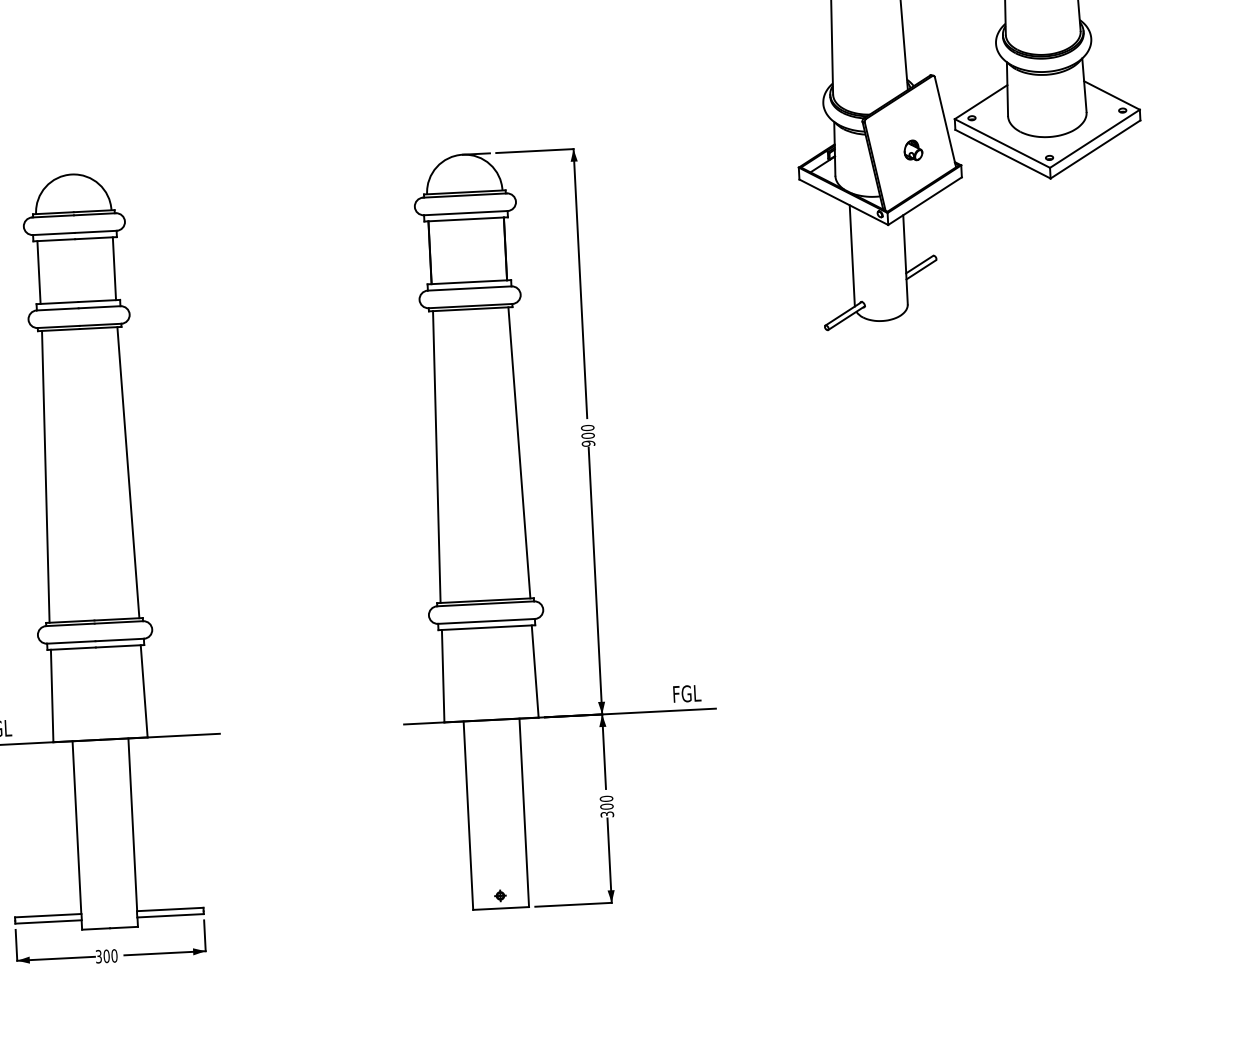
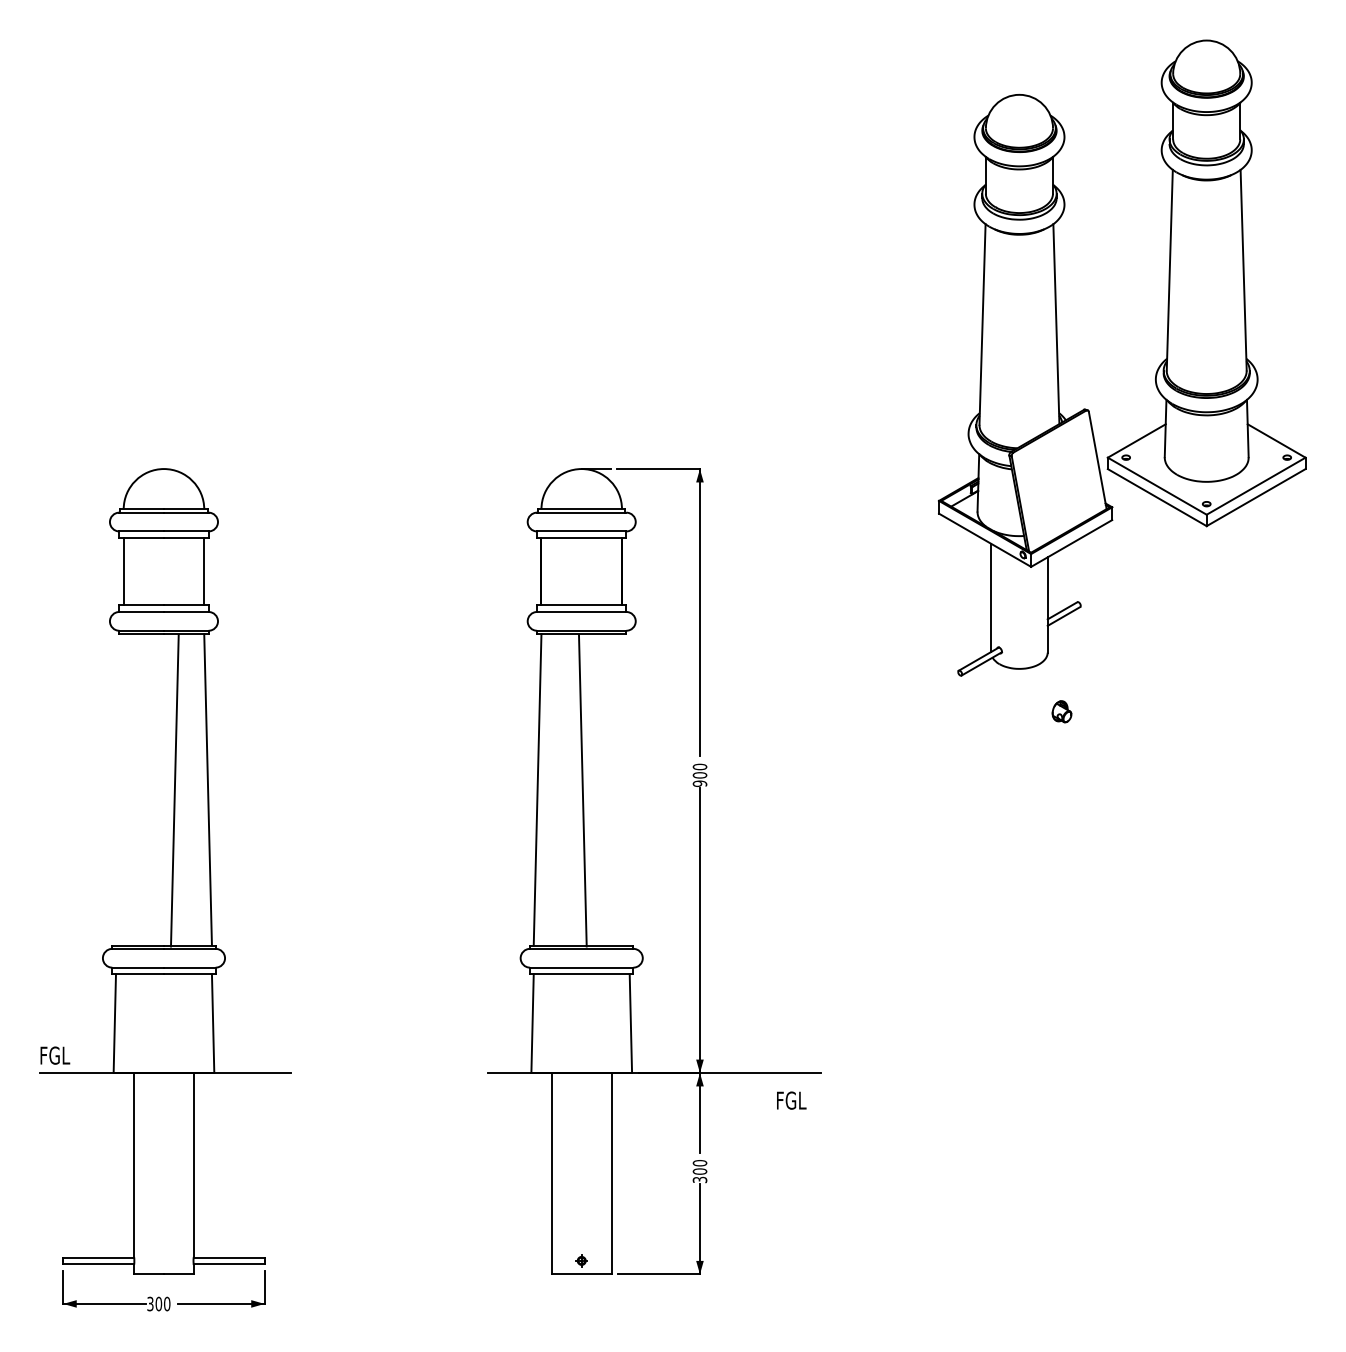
part: (912, 150) -> (1061, 711), moved
line: (519, 452) -> (582, 790), moved
line: (45, 476) -> (174, 790), moved
text: (687, 693) -> (791, 1100), moved

